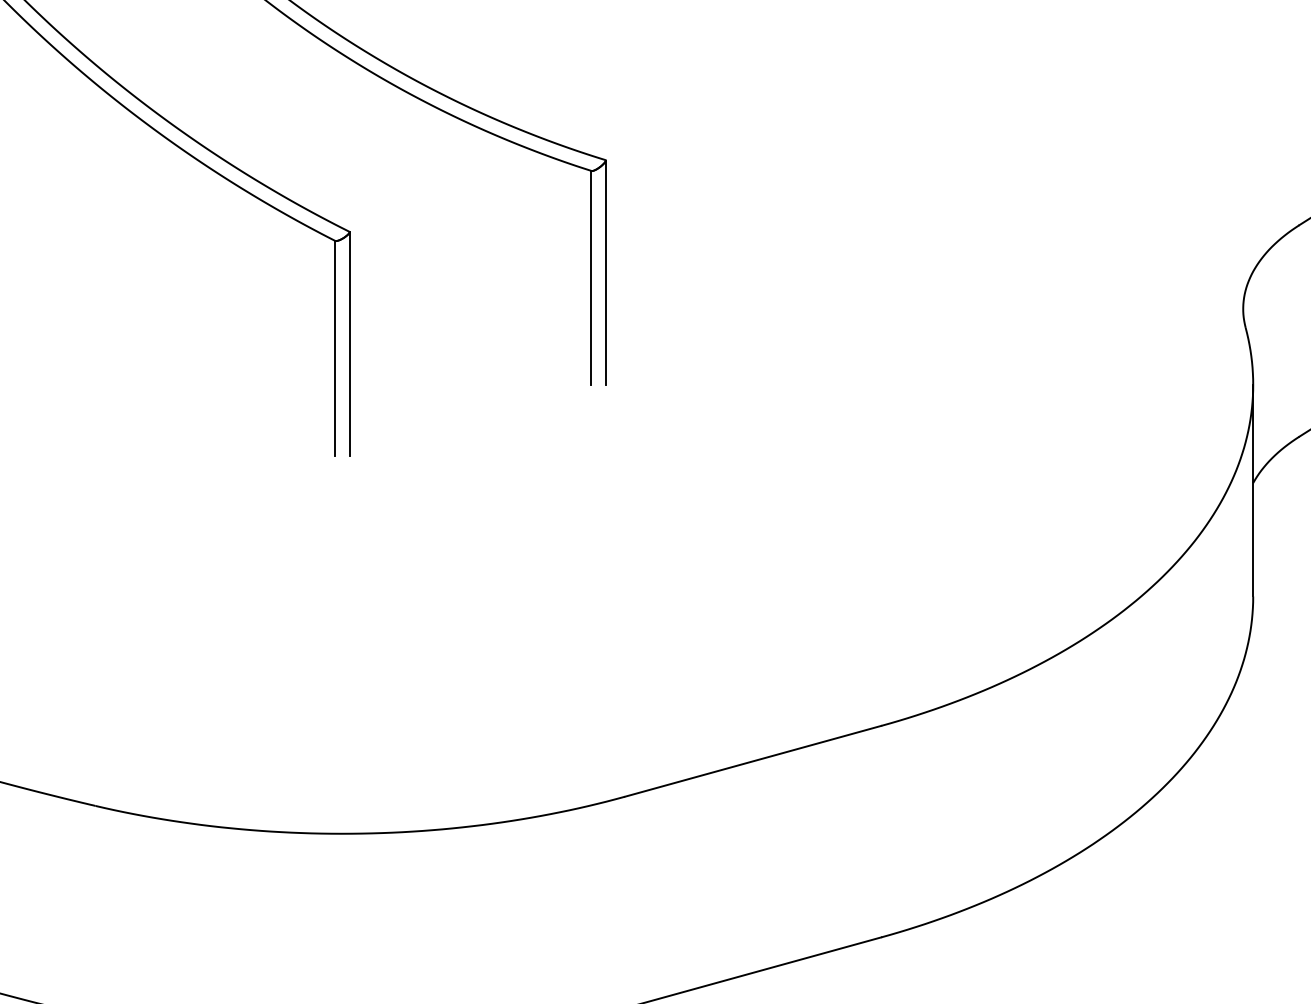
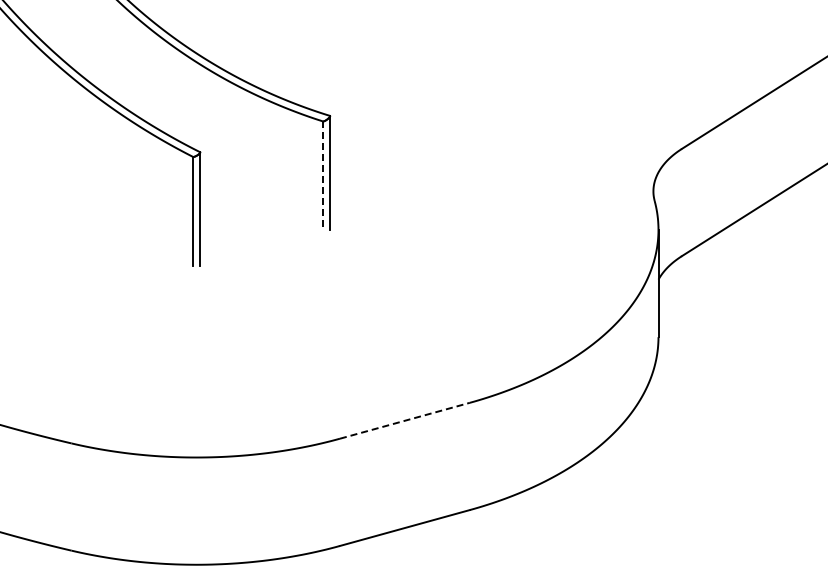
line: (590, 279) -> (322, 176), solid -> dashed
line: (754, 760) -> (405, 420), solid -> dashed

